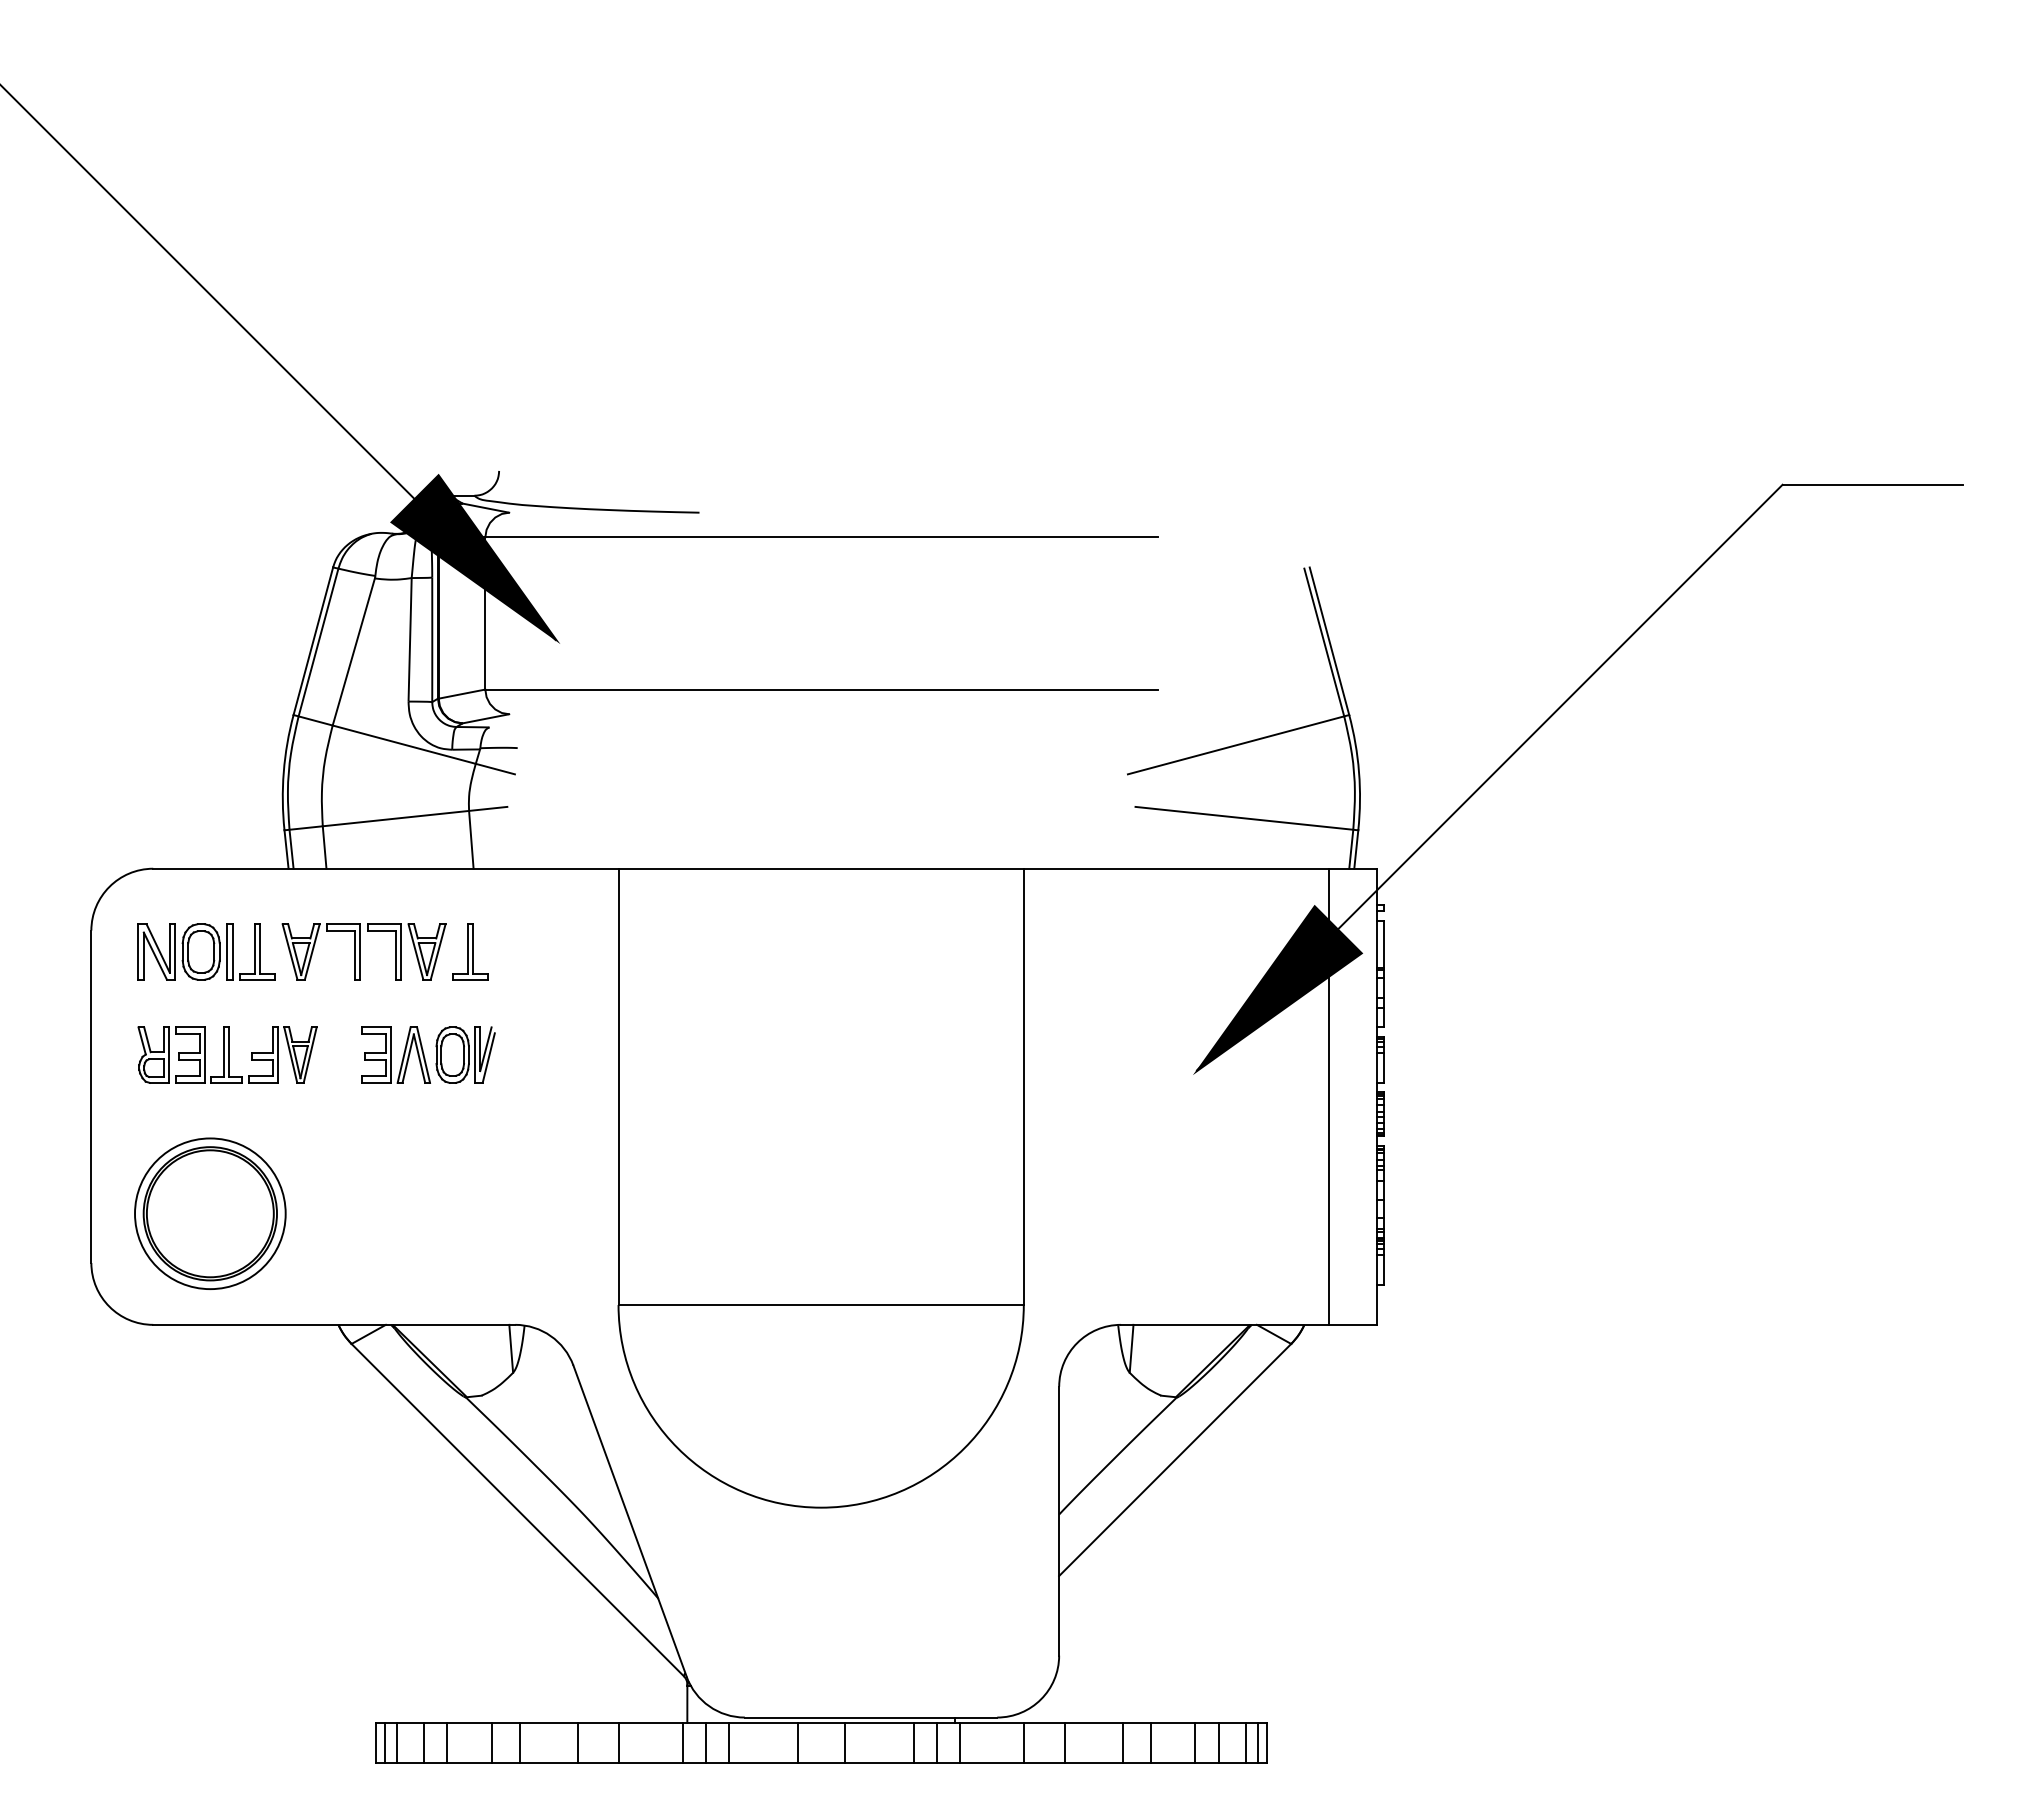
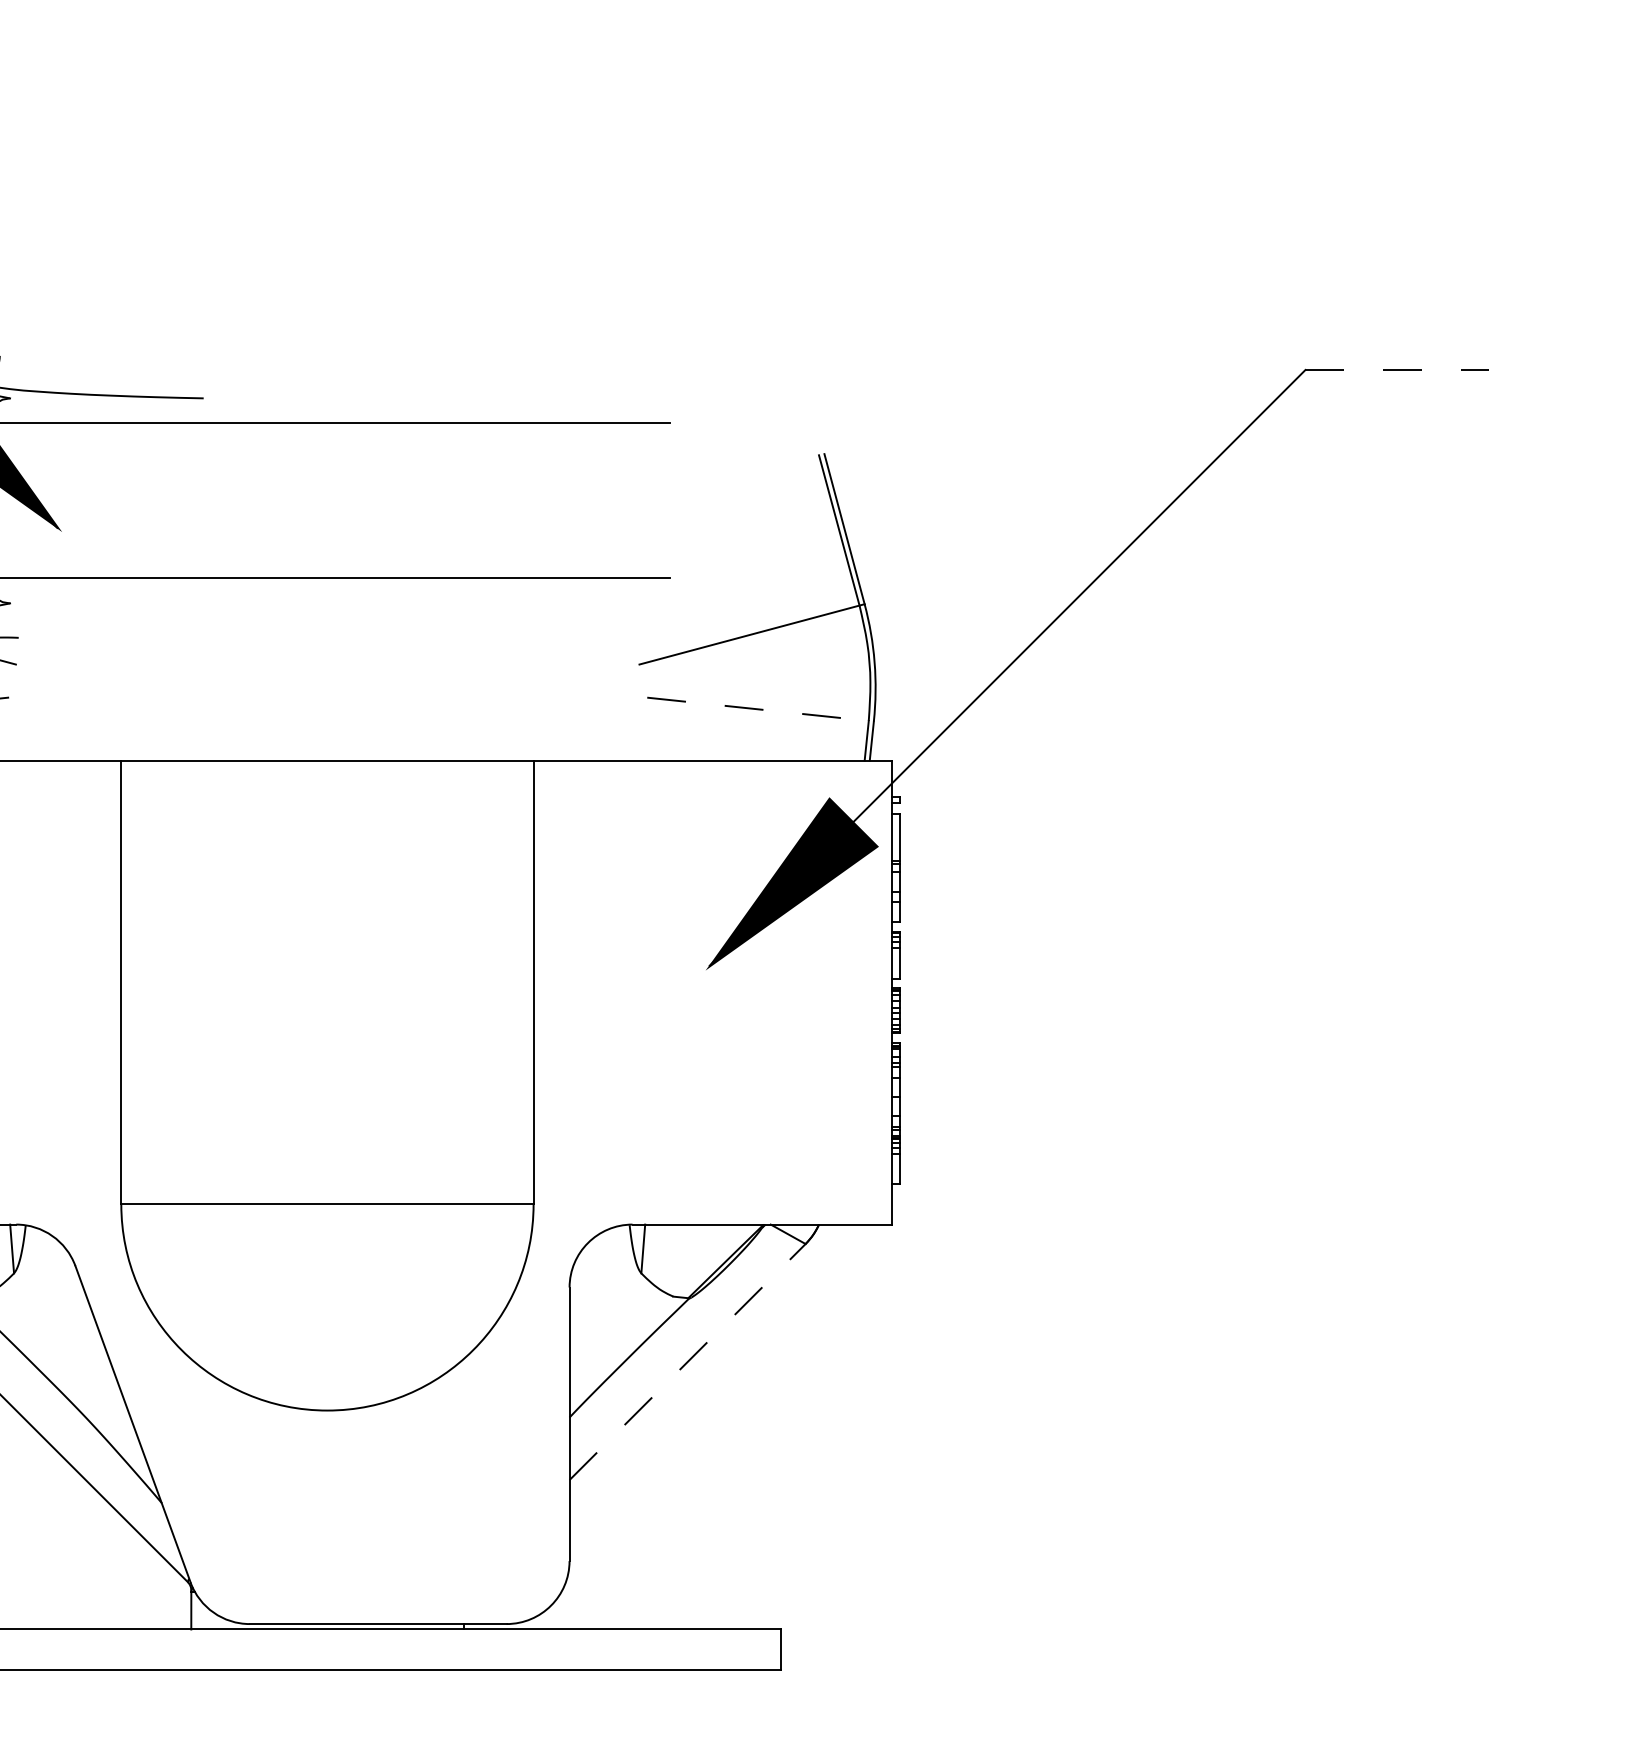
line: (1873, 484) -> (1397, 369), solid -> dashed
line: (1247, 818) -> (761, 709), solid -> dashed
line: (1328, 1096) -> (843, 992), removed
line: (1175, 1459) -> (687, 1361), solid -> dashed
line: (520, 1742) -> (21, 1649), removed
line: (578, 1742) -> (80, 1649), removed
line: (619, 1742) -> (122, 1649), removed
line: (683, 1742) -> (187, 1649), removed
line: (706, 1742) -> (210, 1649), removed
line: (729, 1742) -> (234, 1649), removed
line: (797, 1742) -> (303, 1649), removed
line: (845, 1742) -> (352, 1649), removed
line: (913, 1742) -> (421, 1649), removed
line: (936, 1742) -> (444, 1649), removed
line: (959, 1742) -> (468, 1649), removed
line: (1023, 1742) -> (533, 1649), removed
line: (1064, 1742) -> (574, 1649), removed
line: (1122, 1742) -> (633, 1649), removed
line: (1150, 1742) -> (662, 1649), removed
line: (1195, 1742) -> (708, 1649), removed
line: (1219, 1742) -> (732, 1649), removed
line: (1245, 1742) -> (759, 1649), removed
line: (1258, 1742) -> (772, 1649), removed

